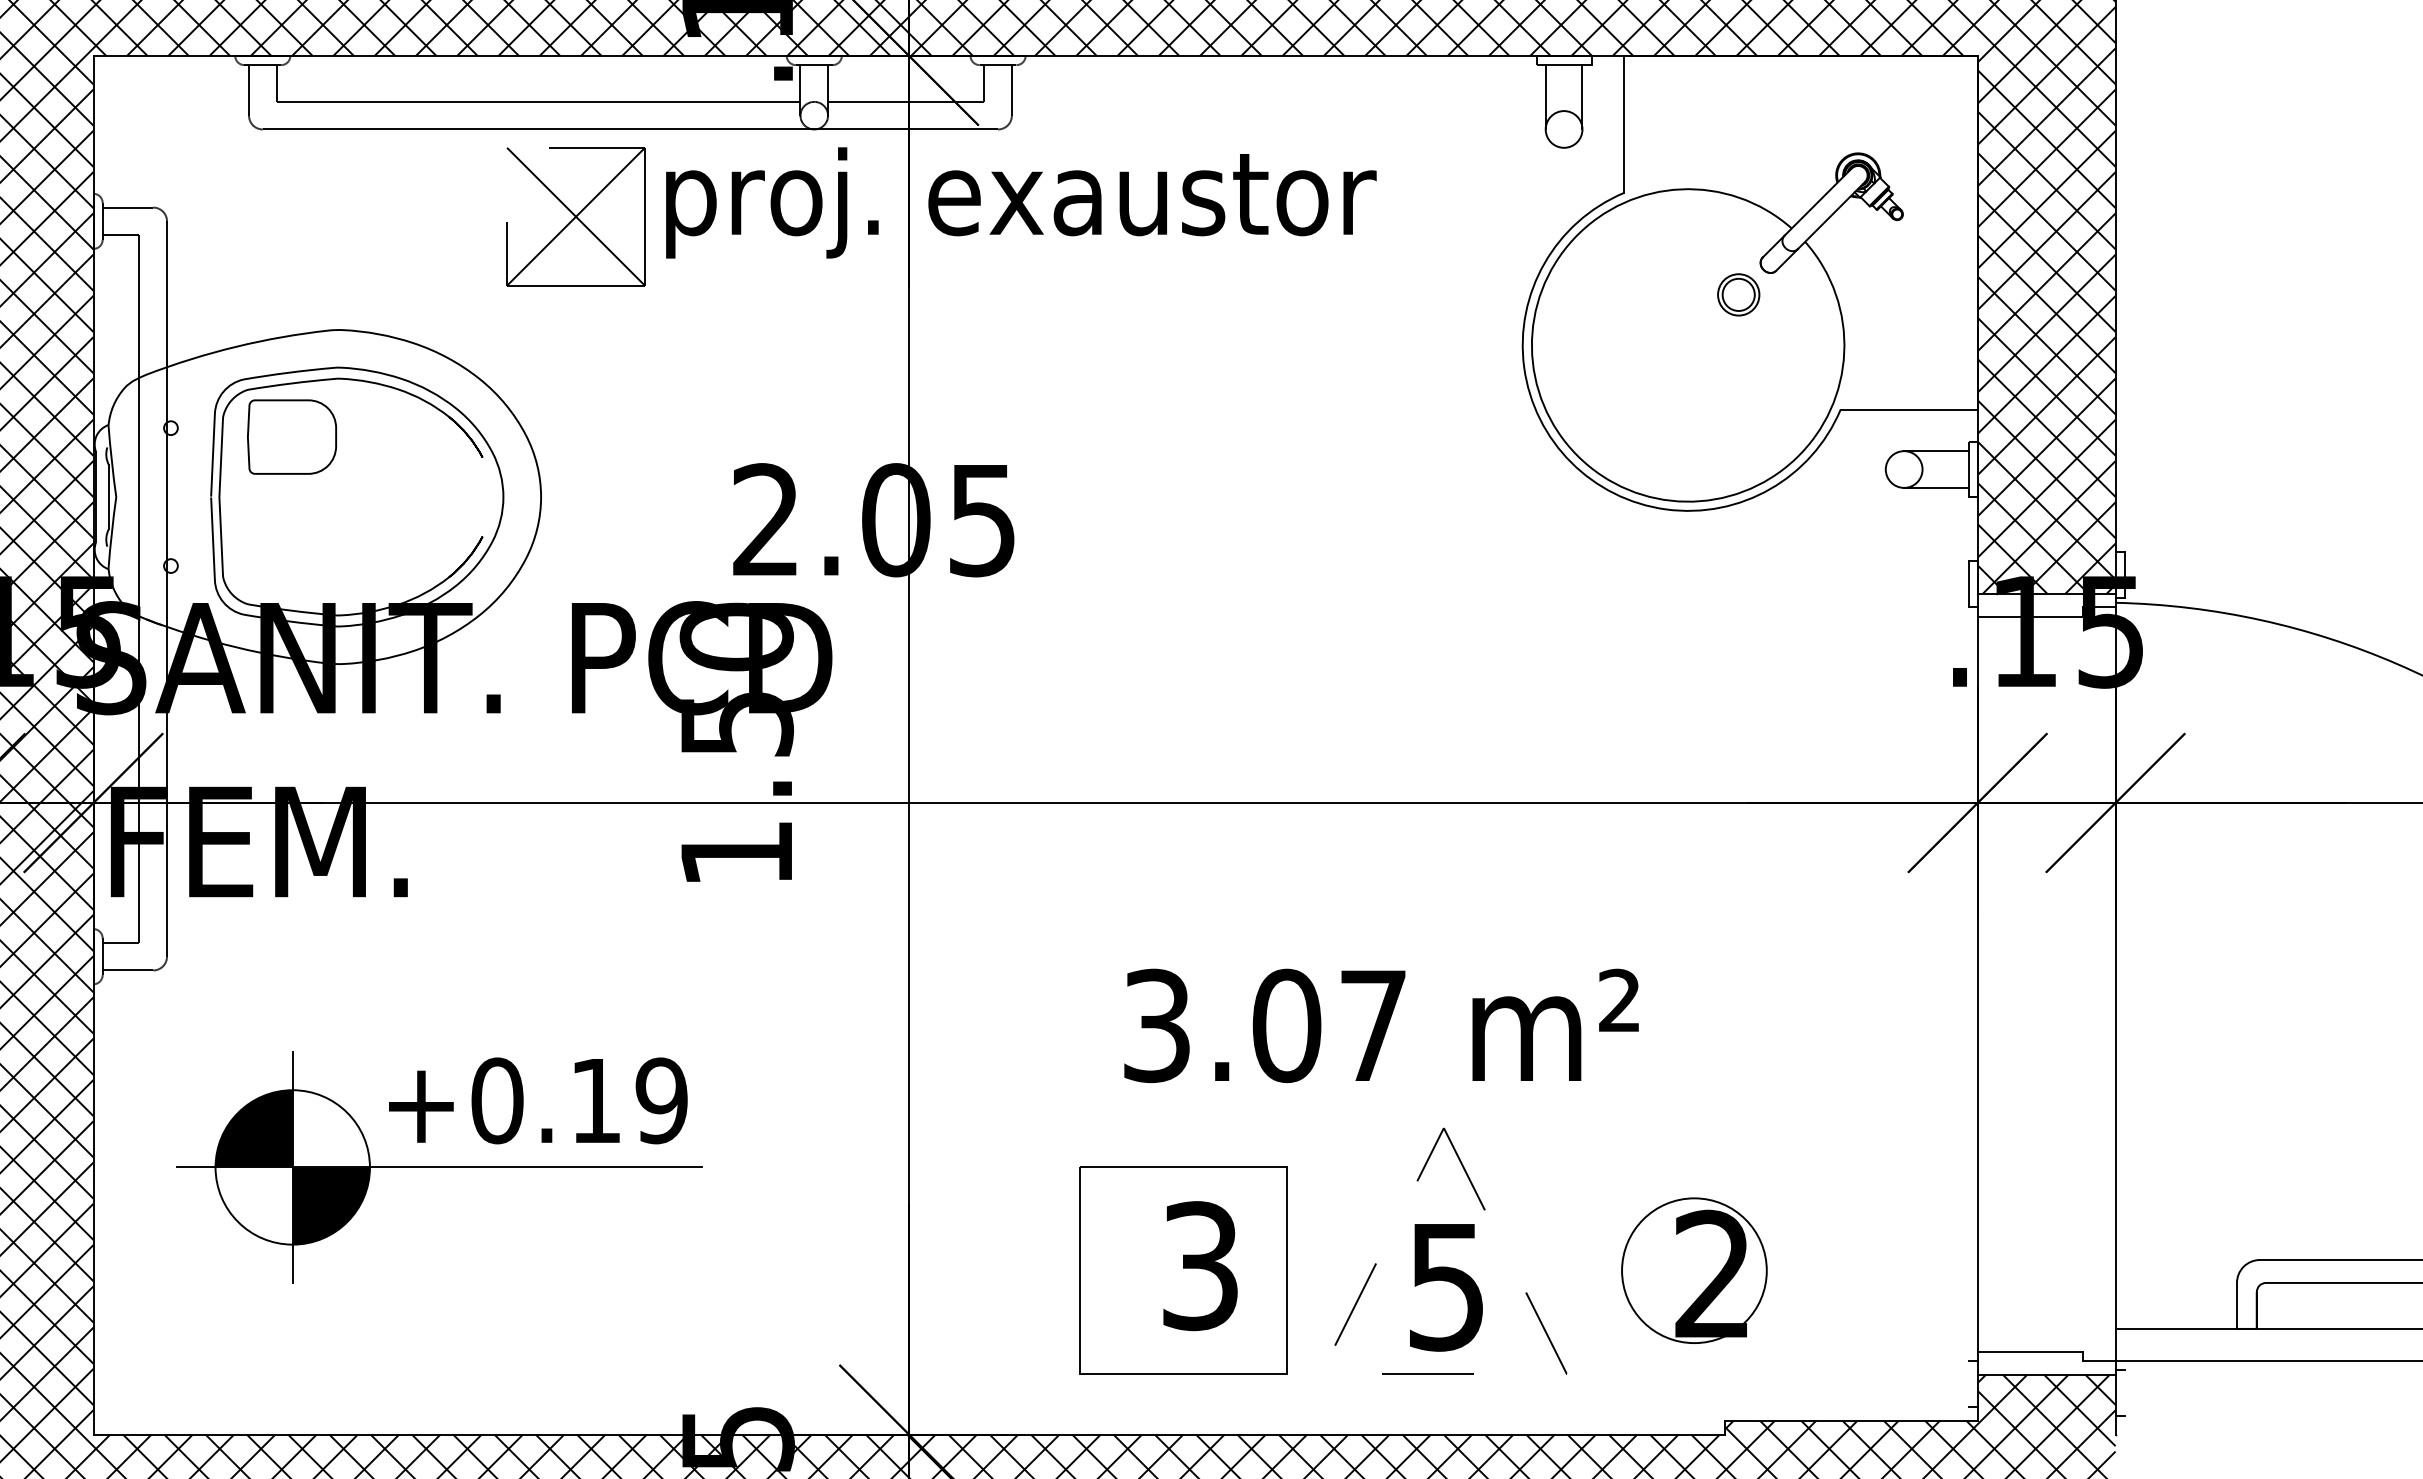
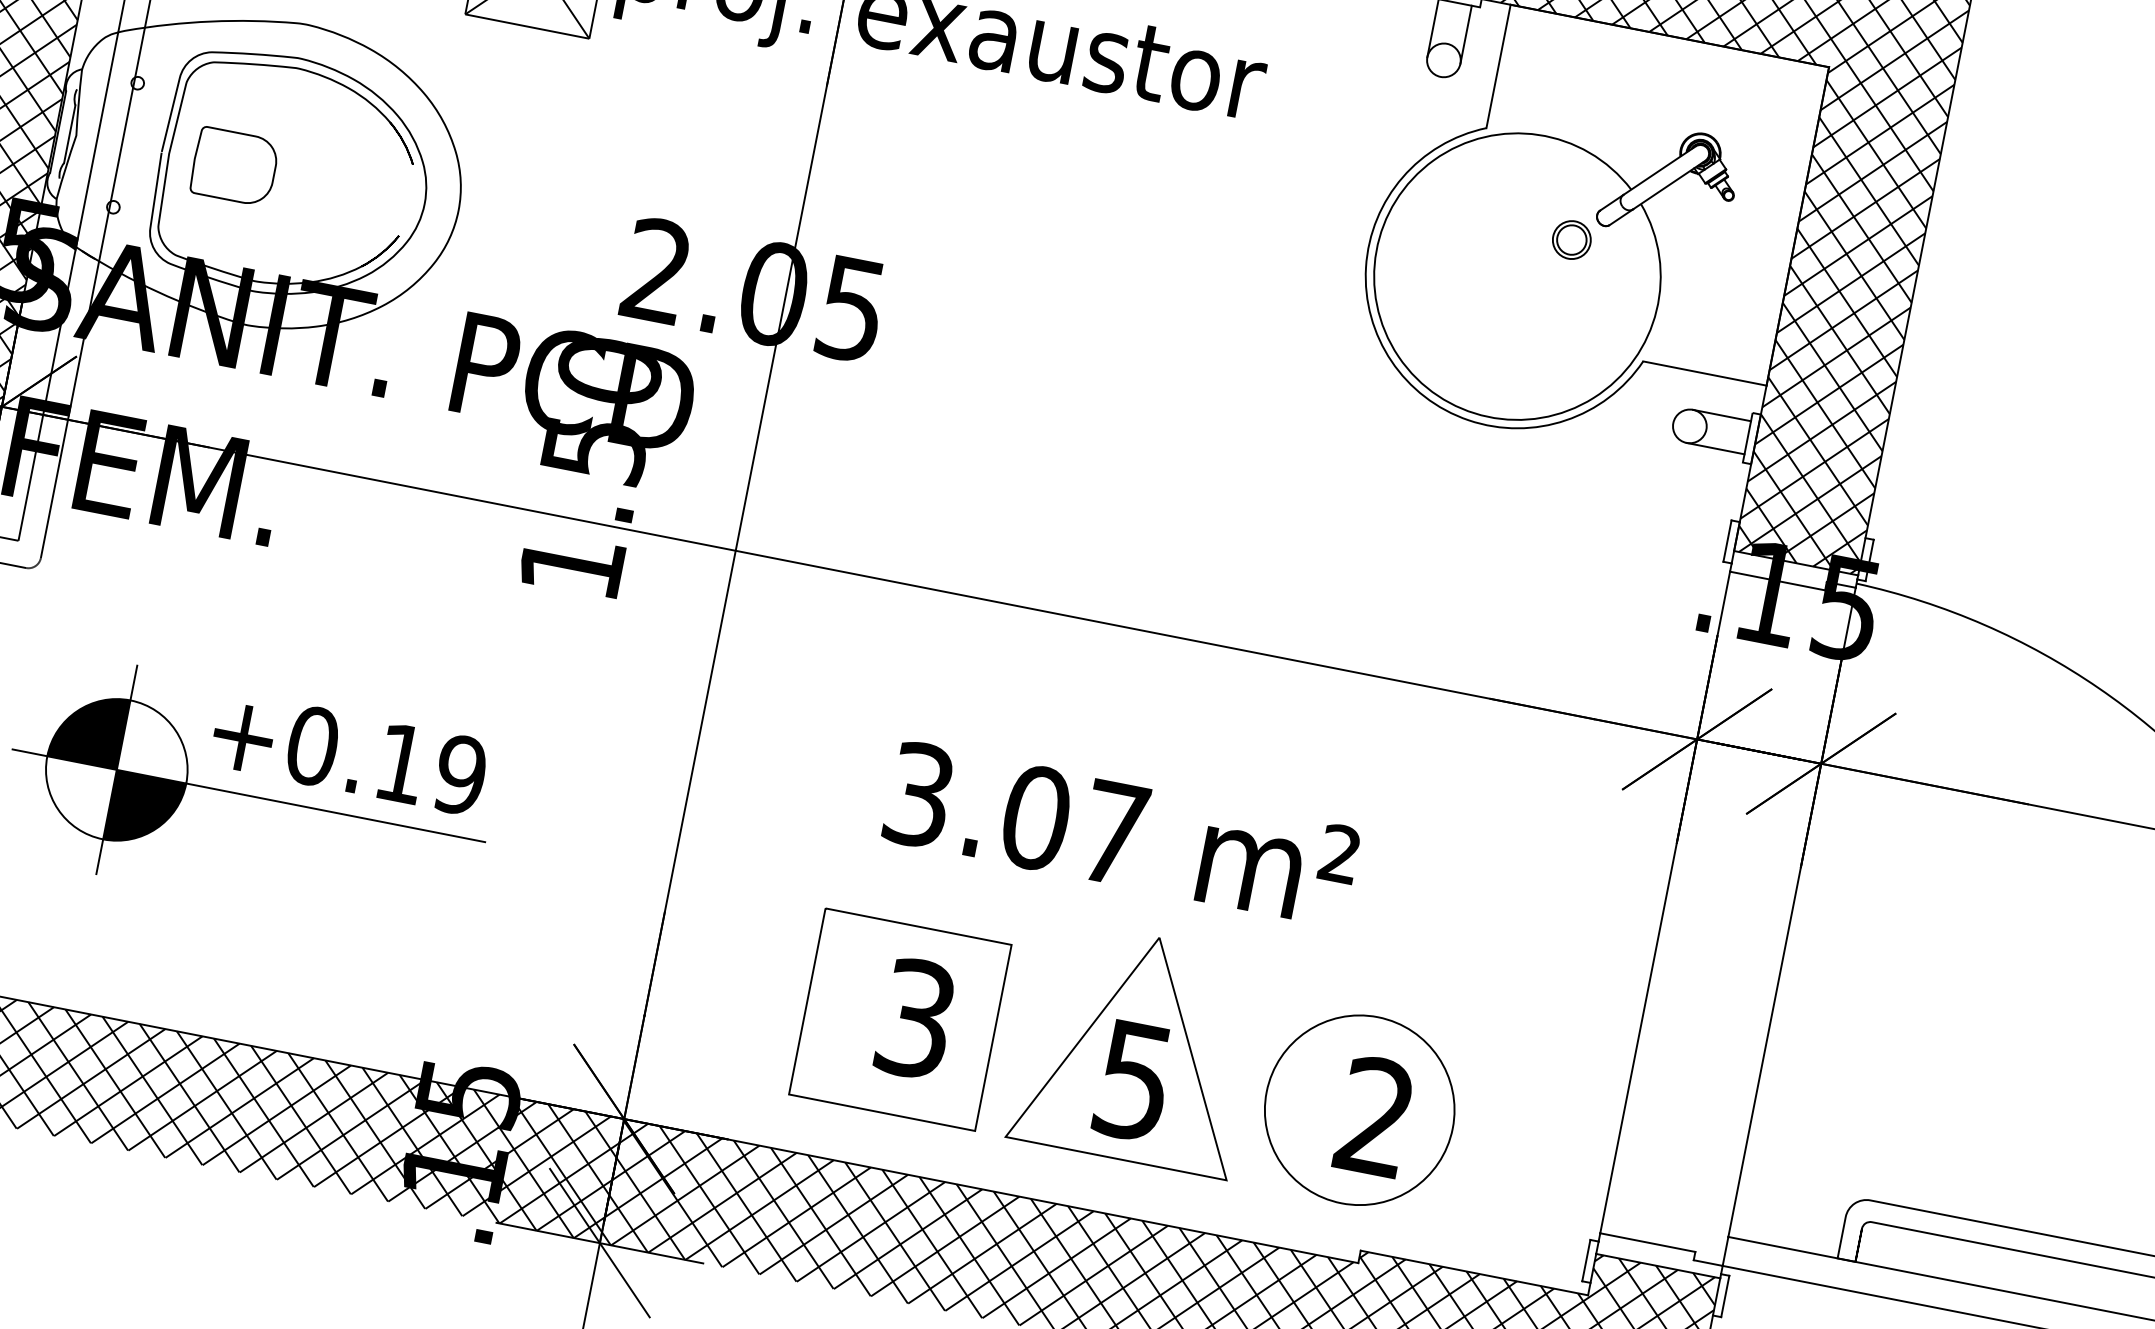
part: (291, 436) -> (234, 165), moved
circle: (1694, 1270) -> (1359, 1110), size x1.43
line: (1443, 1373) -> (1115, 1158), dashed -> solid
line: (1968, 1384) -> (1586, 1260), added
line: (2124, 1393) -> (1725, 1296), added

